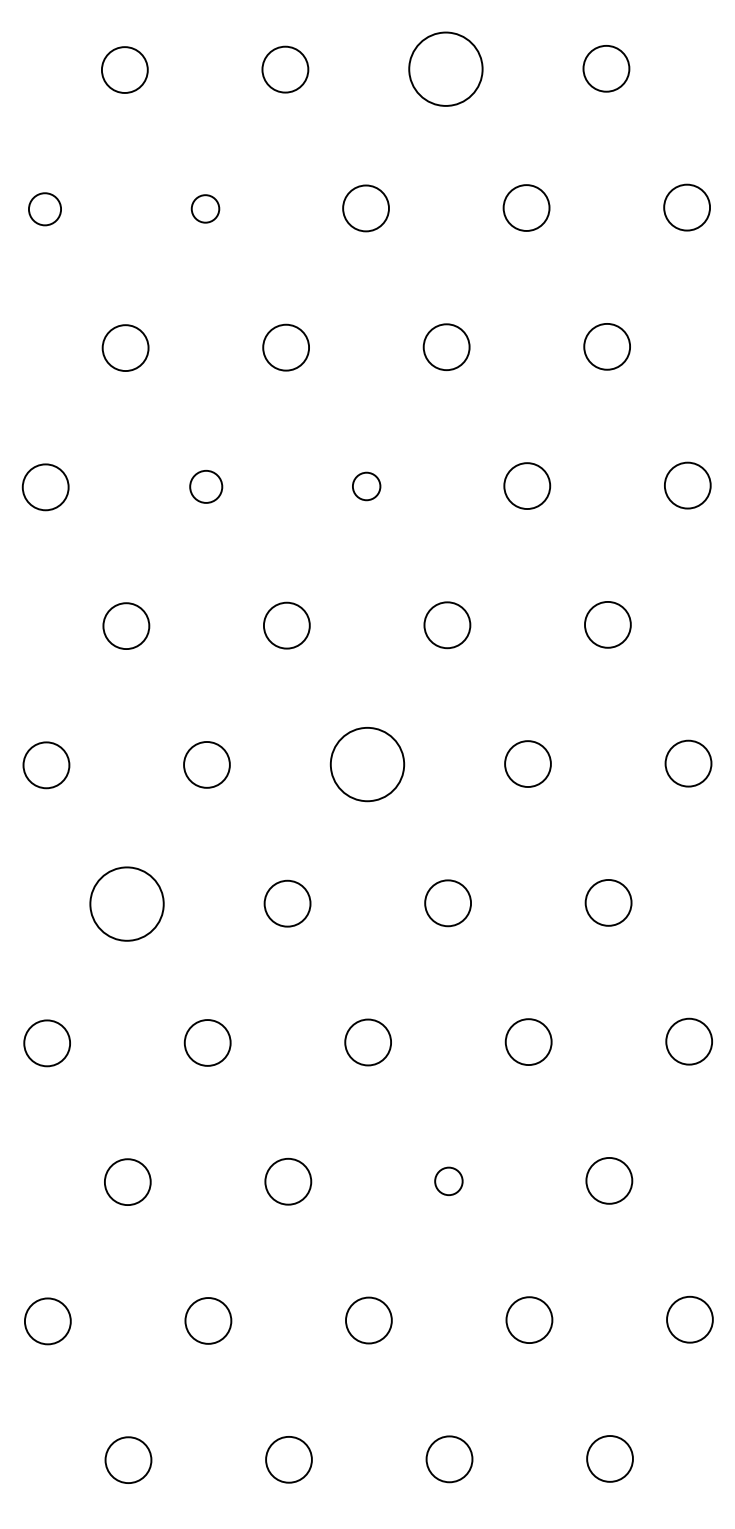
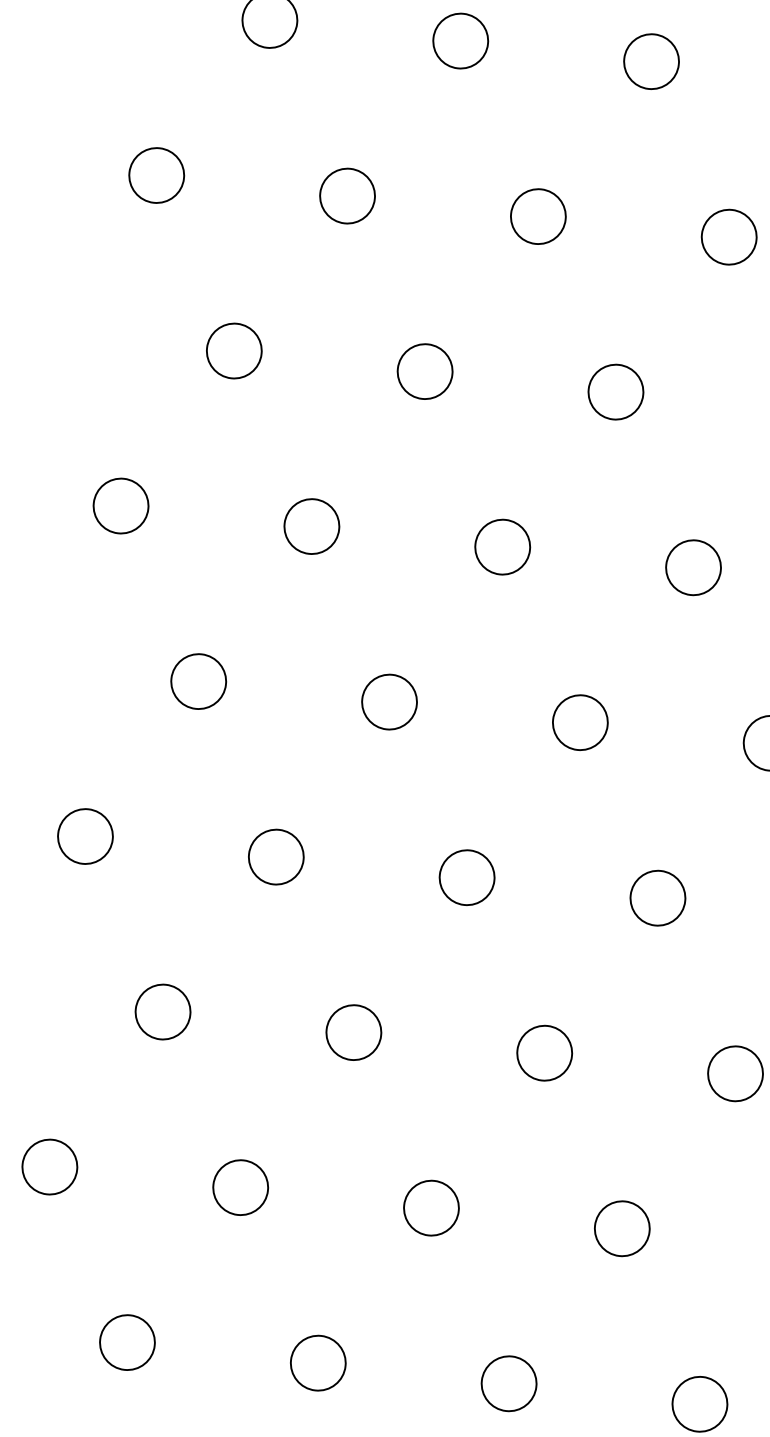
circle: (445, 69) -> (651, 61), size x0.62
circle: (205, 208) -> (347, 195), size x1.67
circle: (44, 209) -> (156, 175), size x1.43
circle: (206, 486) -> (312, 526), size x1.43
circle: (366, 486) -> (502, 547), size x1.67
circle: (367, 764) -> (467, 877), size x0.62
circle: (126, 904) -> (162, 1012), size x0.62
circle: (448, 1181) -> (508, 1383), size x1.67

